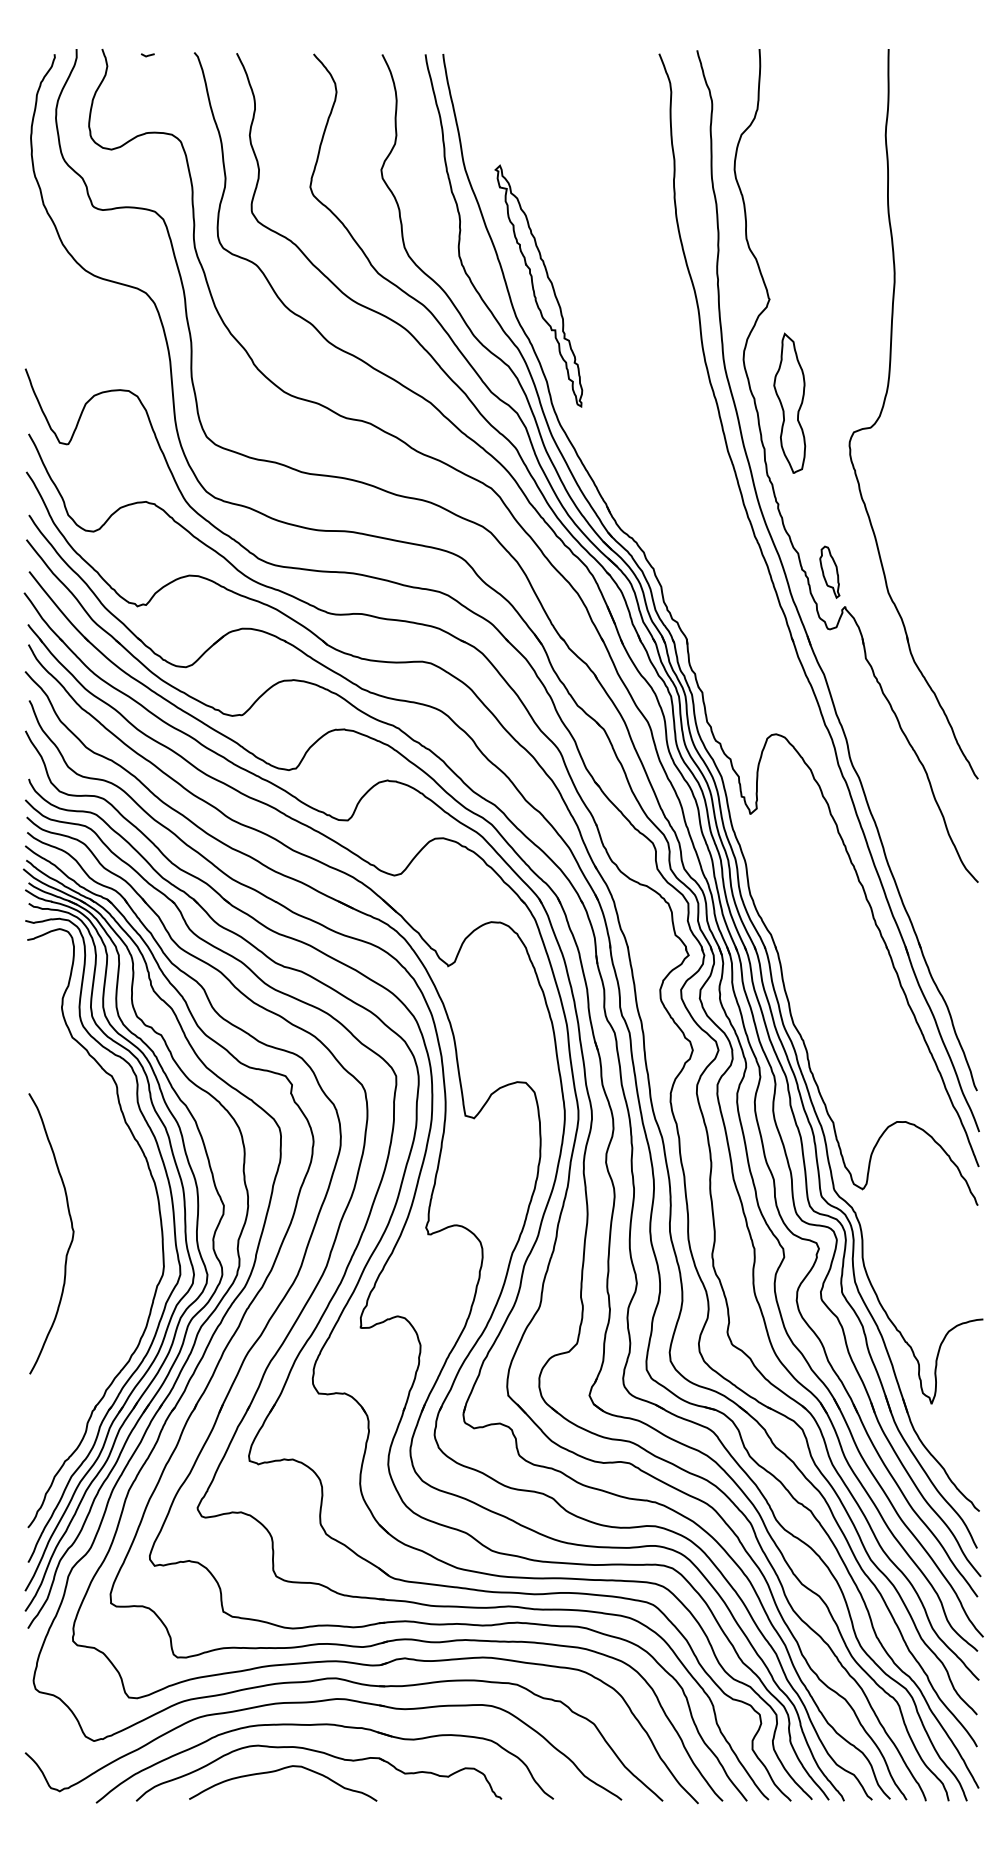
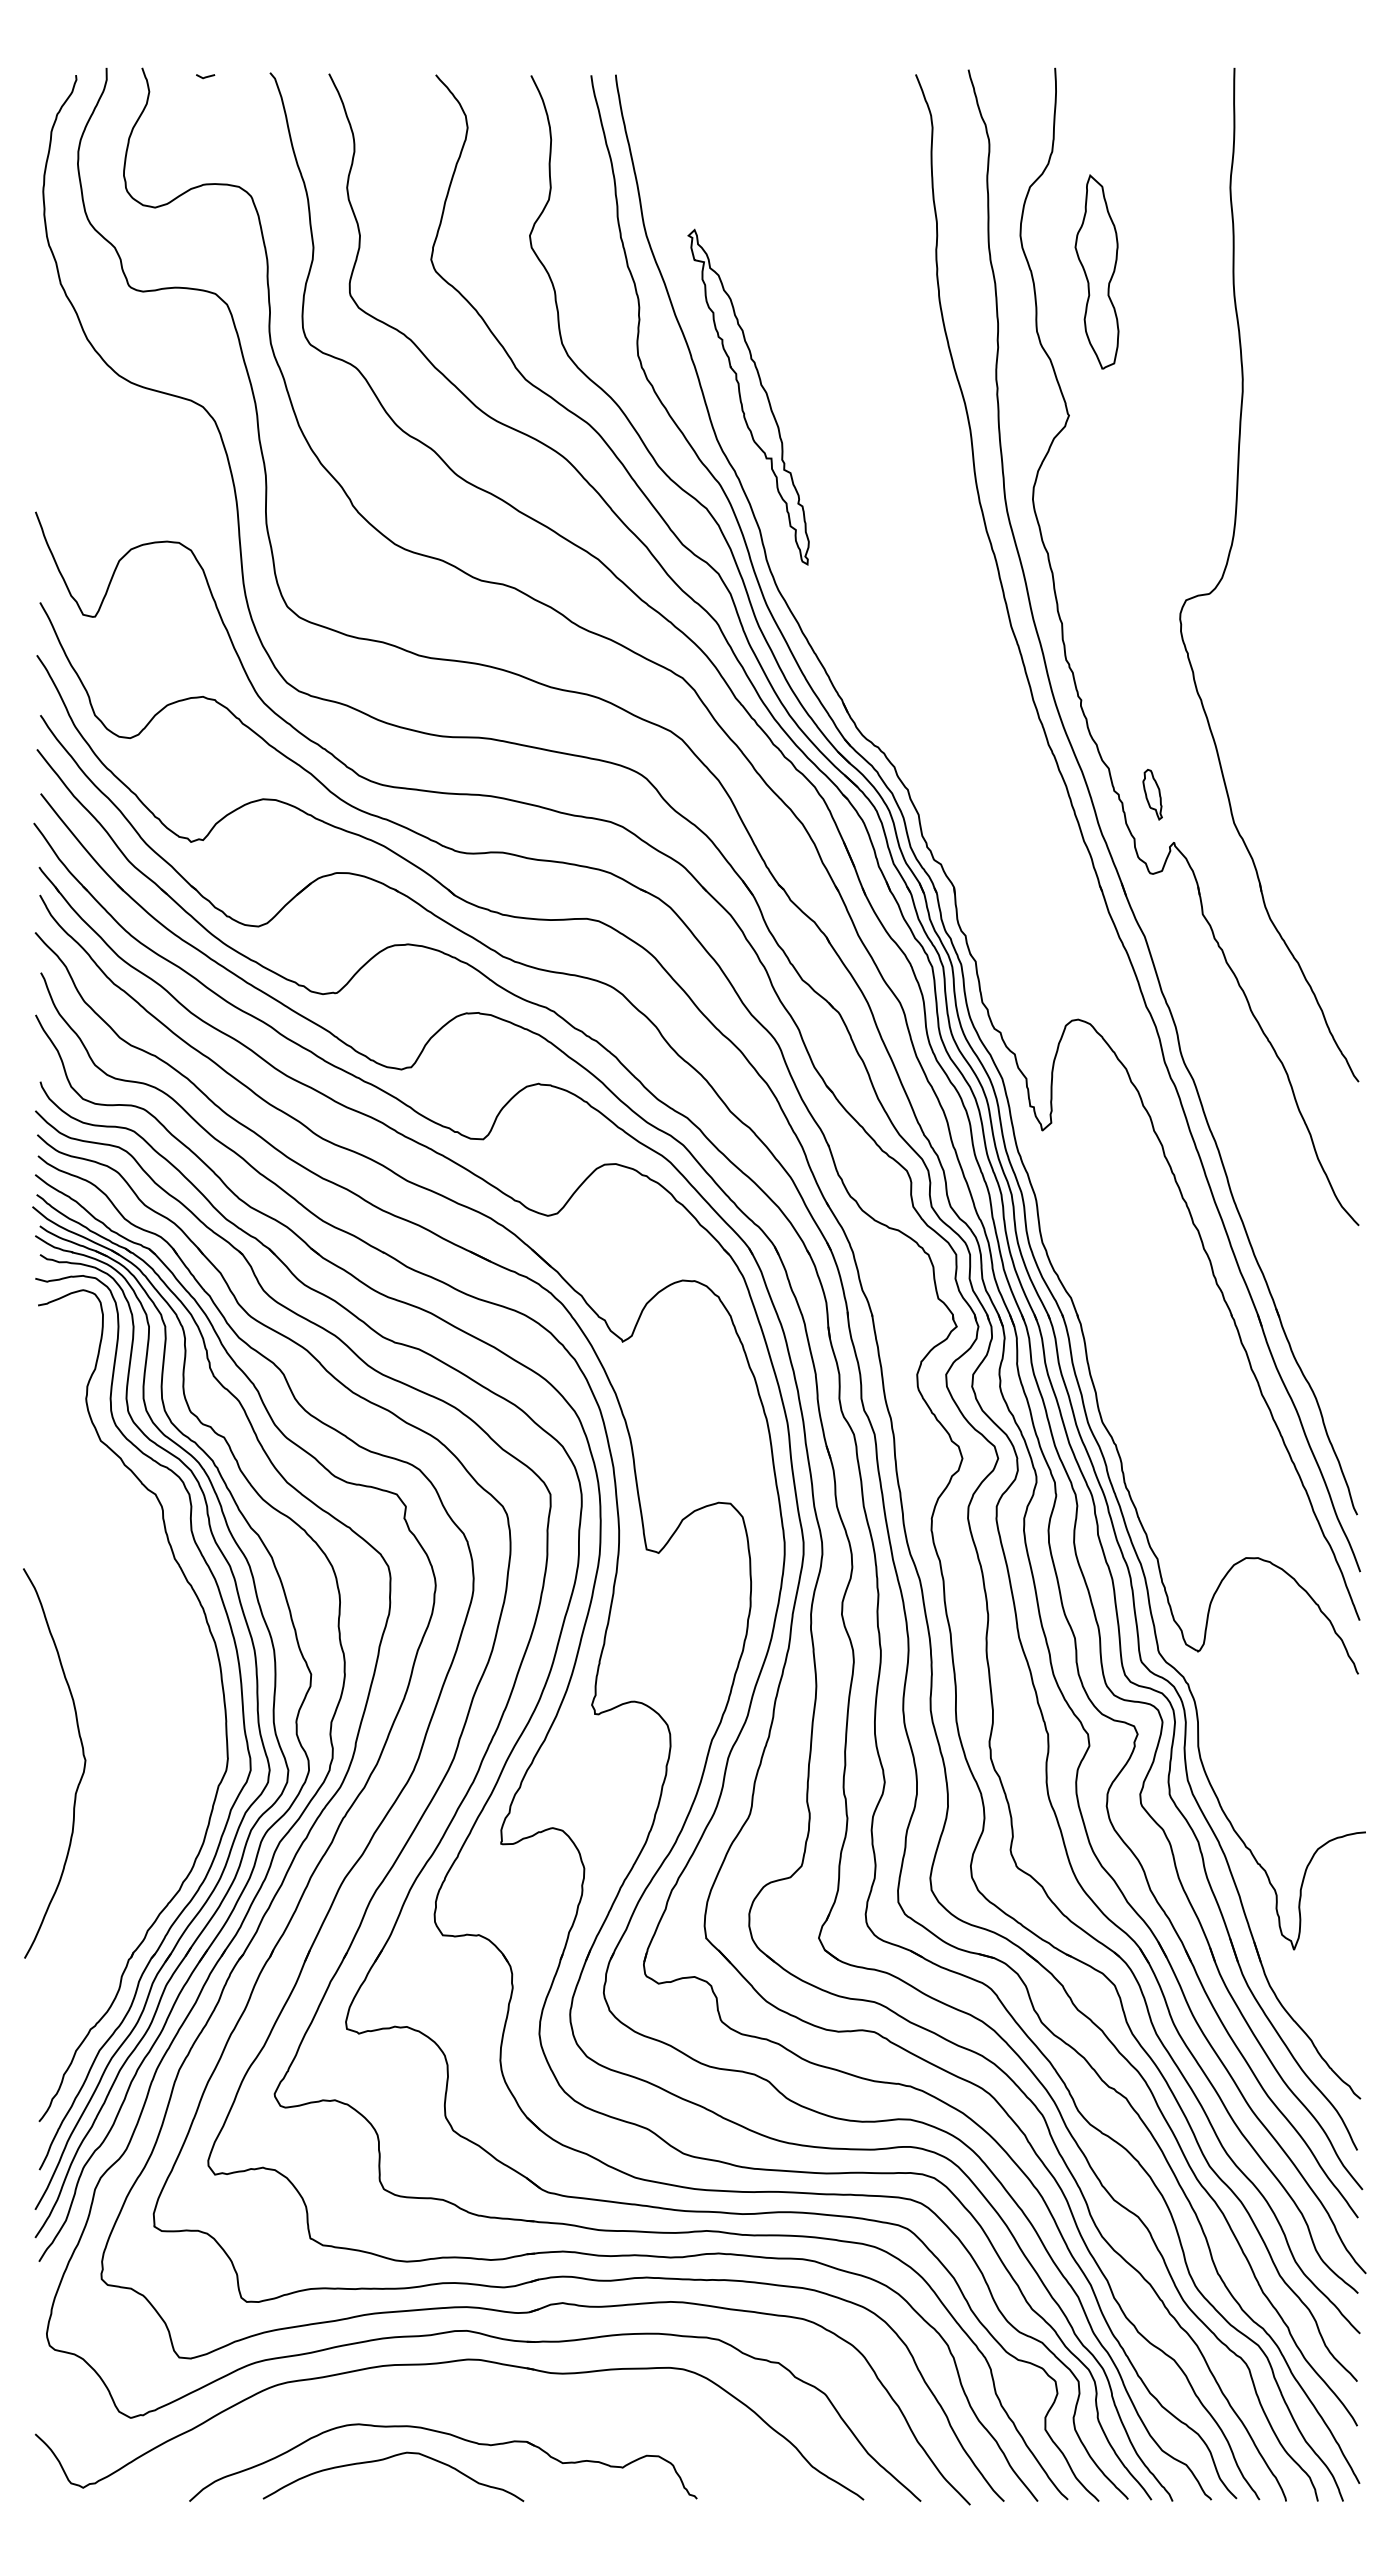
part: (789, 402) -> (1096, 271), moved
part: (829, 572) -> (1152, 794), size x0.7
curve: (71, 1228) -> (82, 1755), moved
part: (331, 1725) -> (460, 2396), removed

